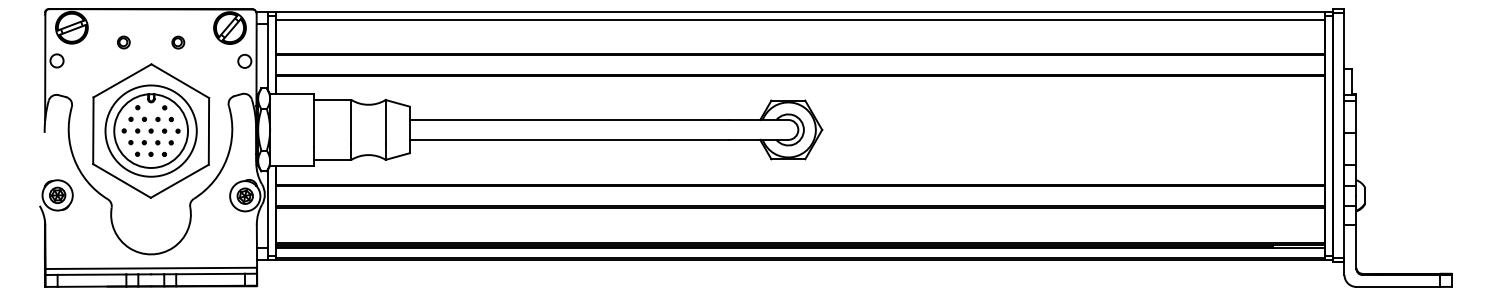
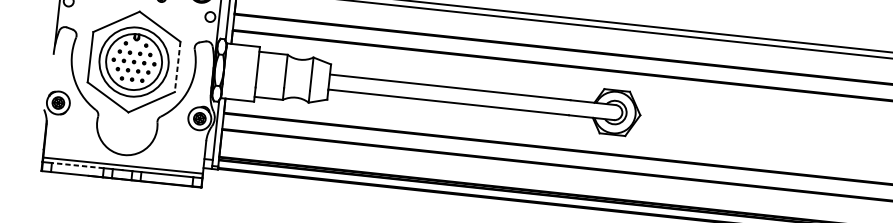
line: (208, 131) -> (177, 66), solid -> dashed
line: (91, 274) -> (77, 165), solid -> dashed

